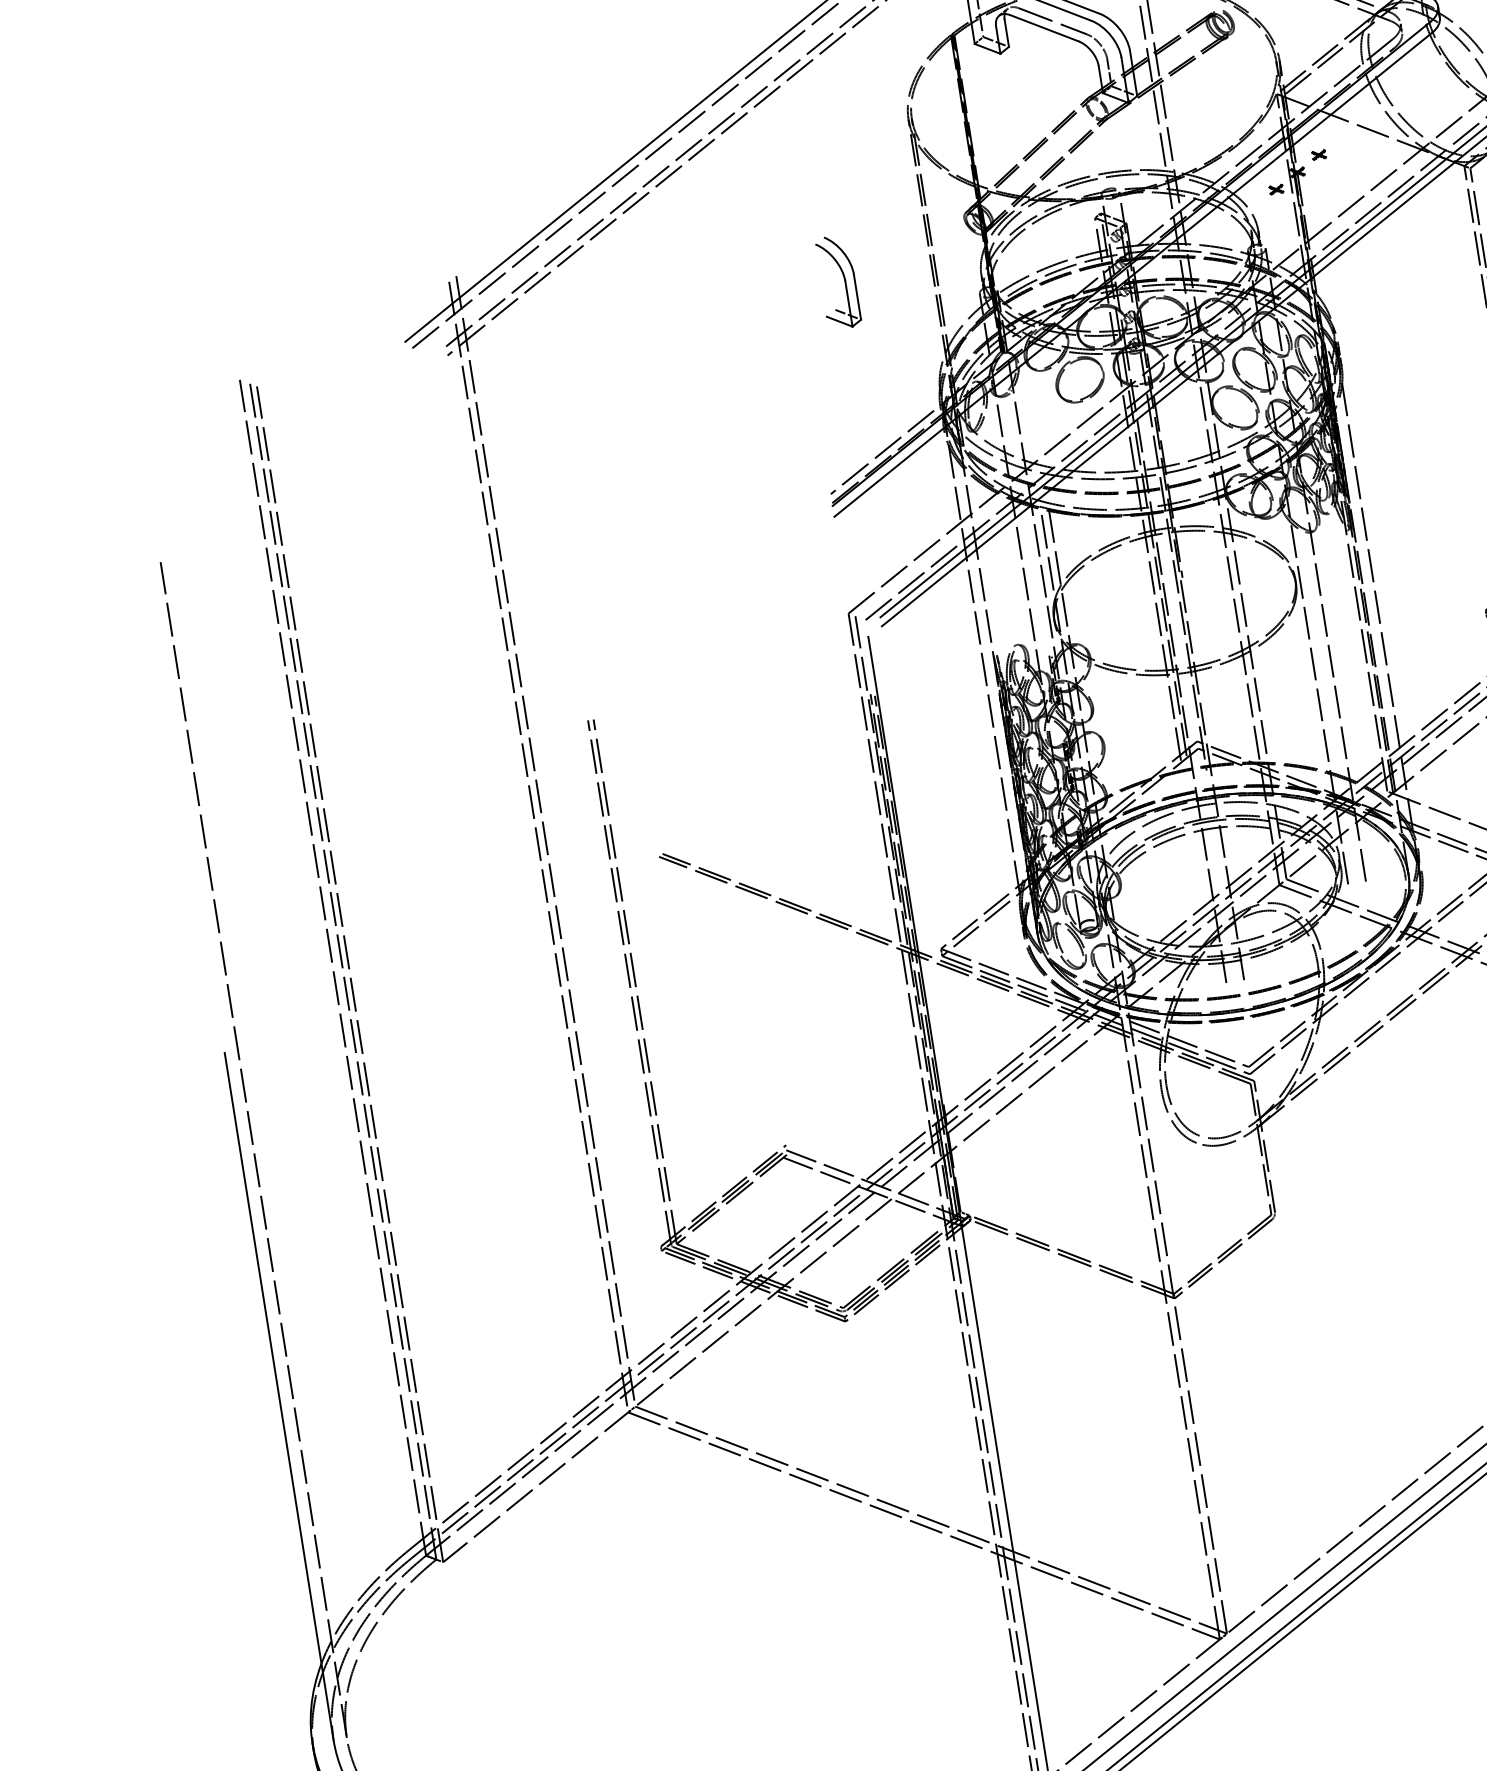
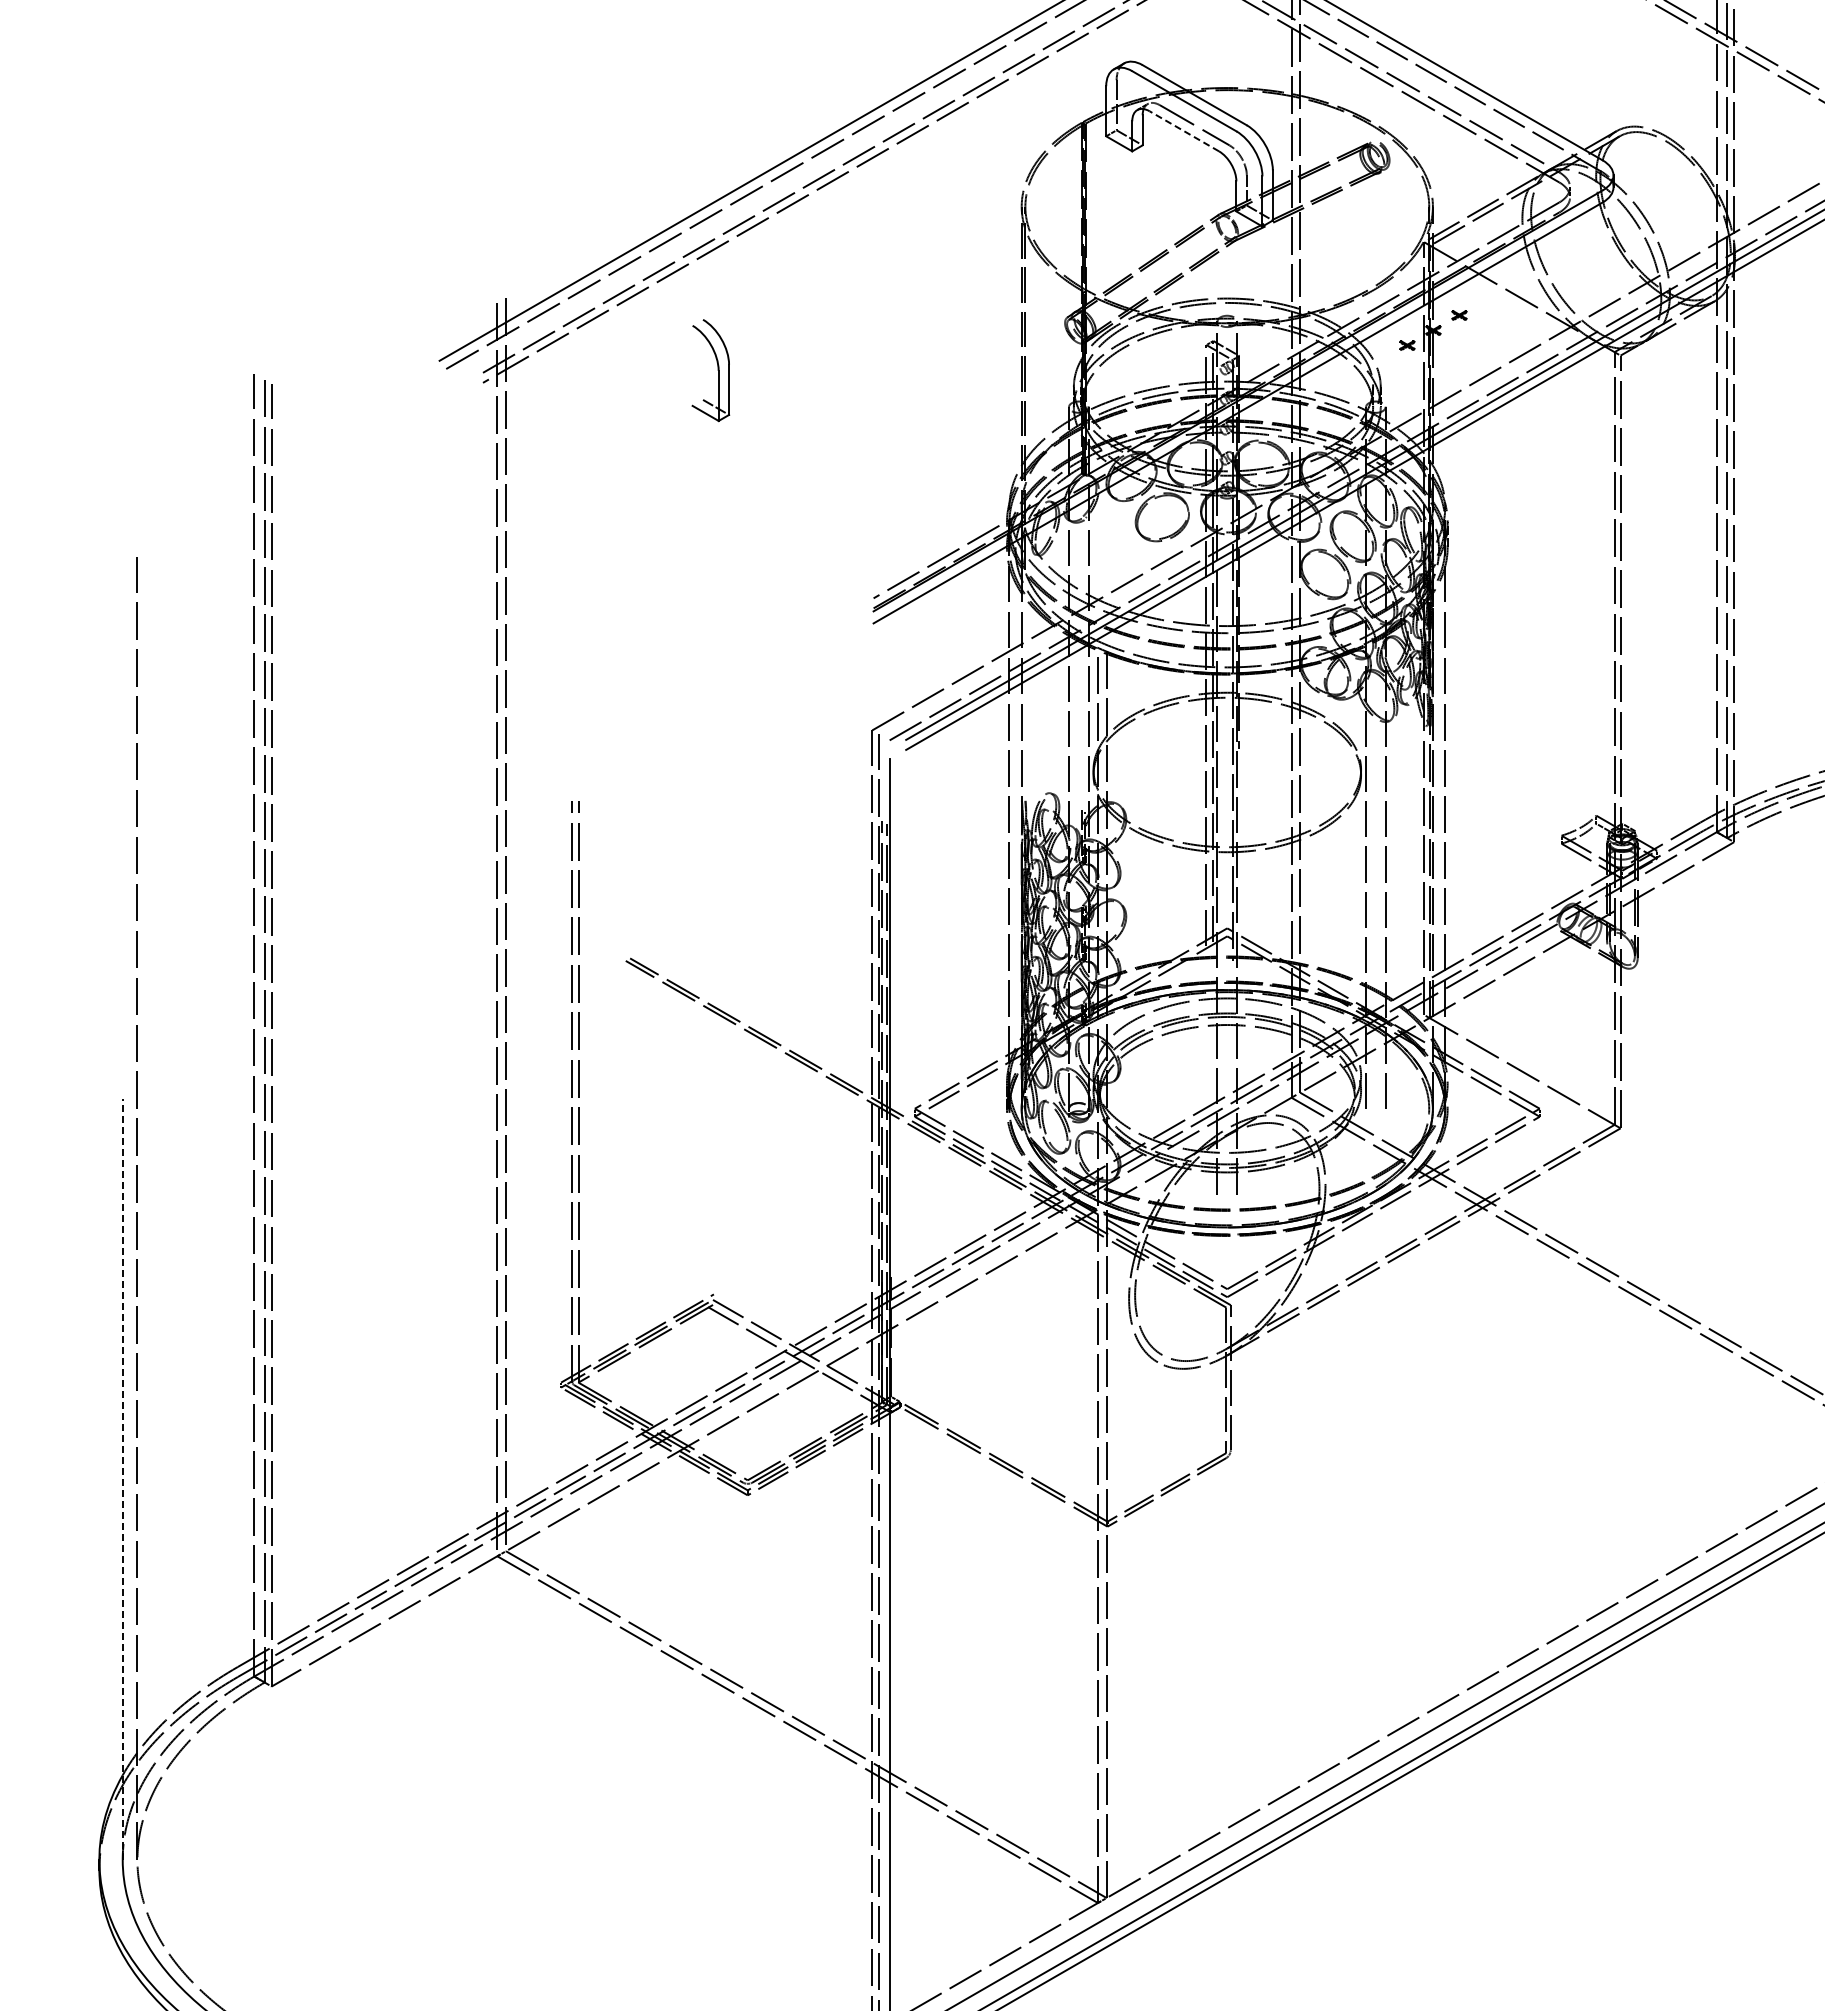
line: (1043, 28) -> (1183, 131), solid -> dashed
part: (844, 281) -> (717, 370), moved
line: (278, 1396) -> (122, 1479), solid -> dashed

